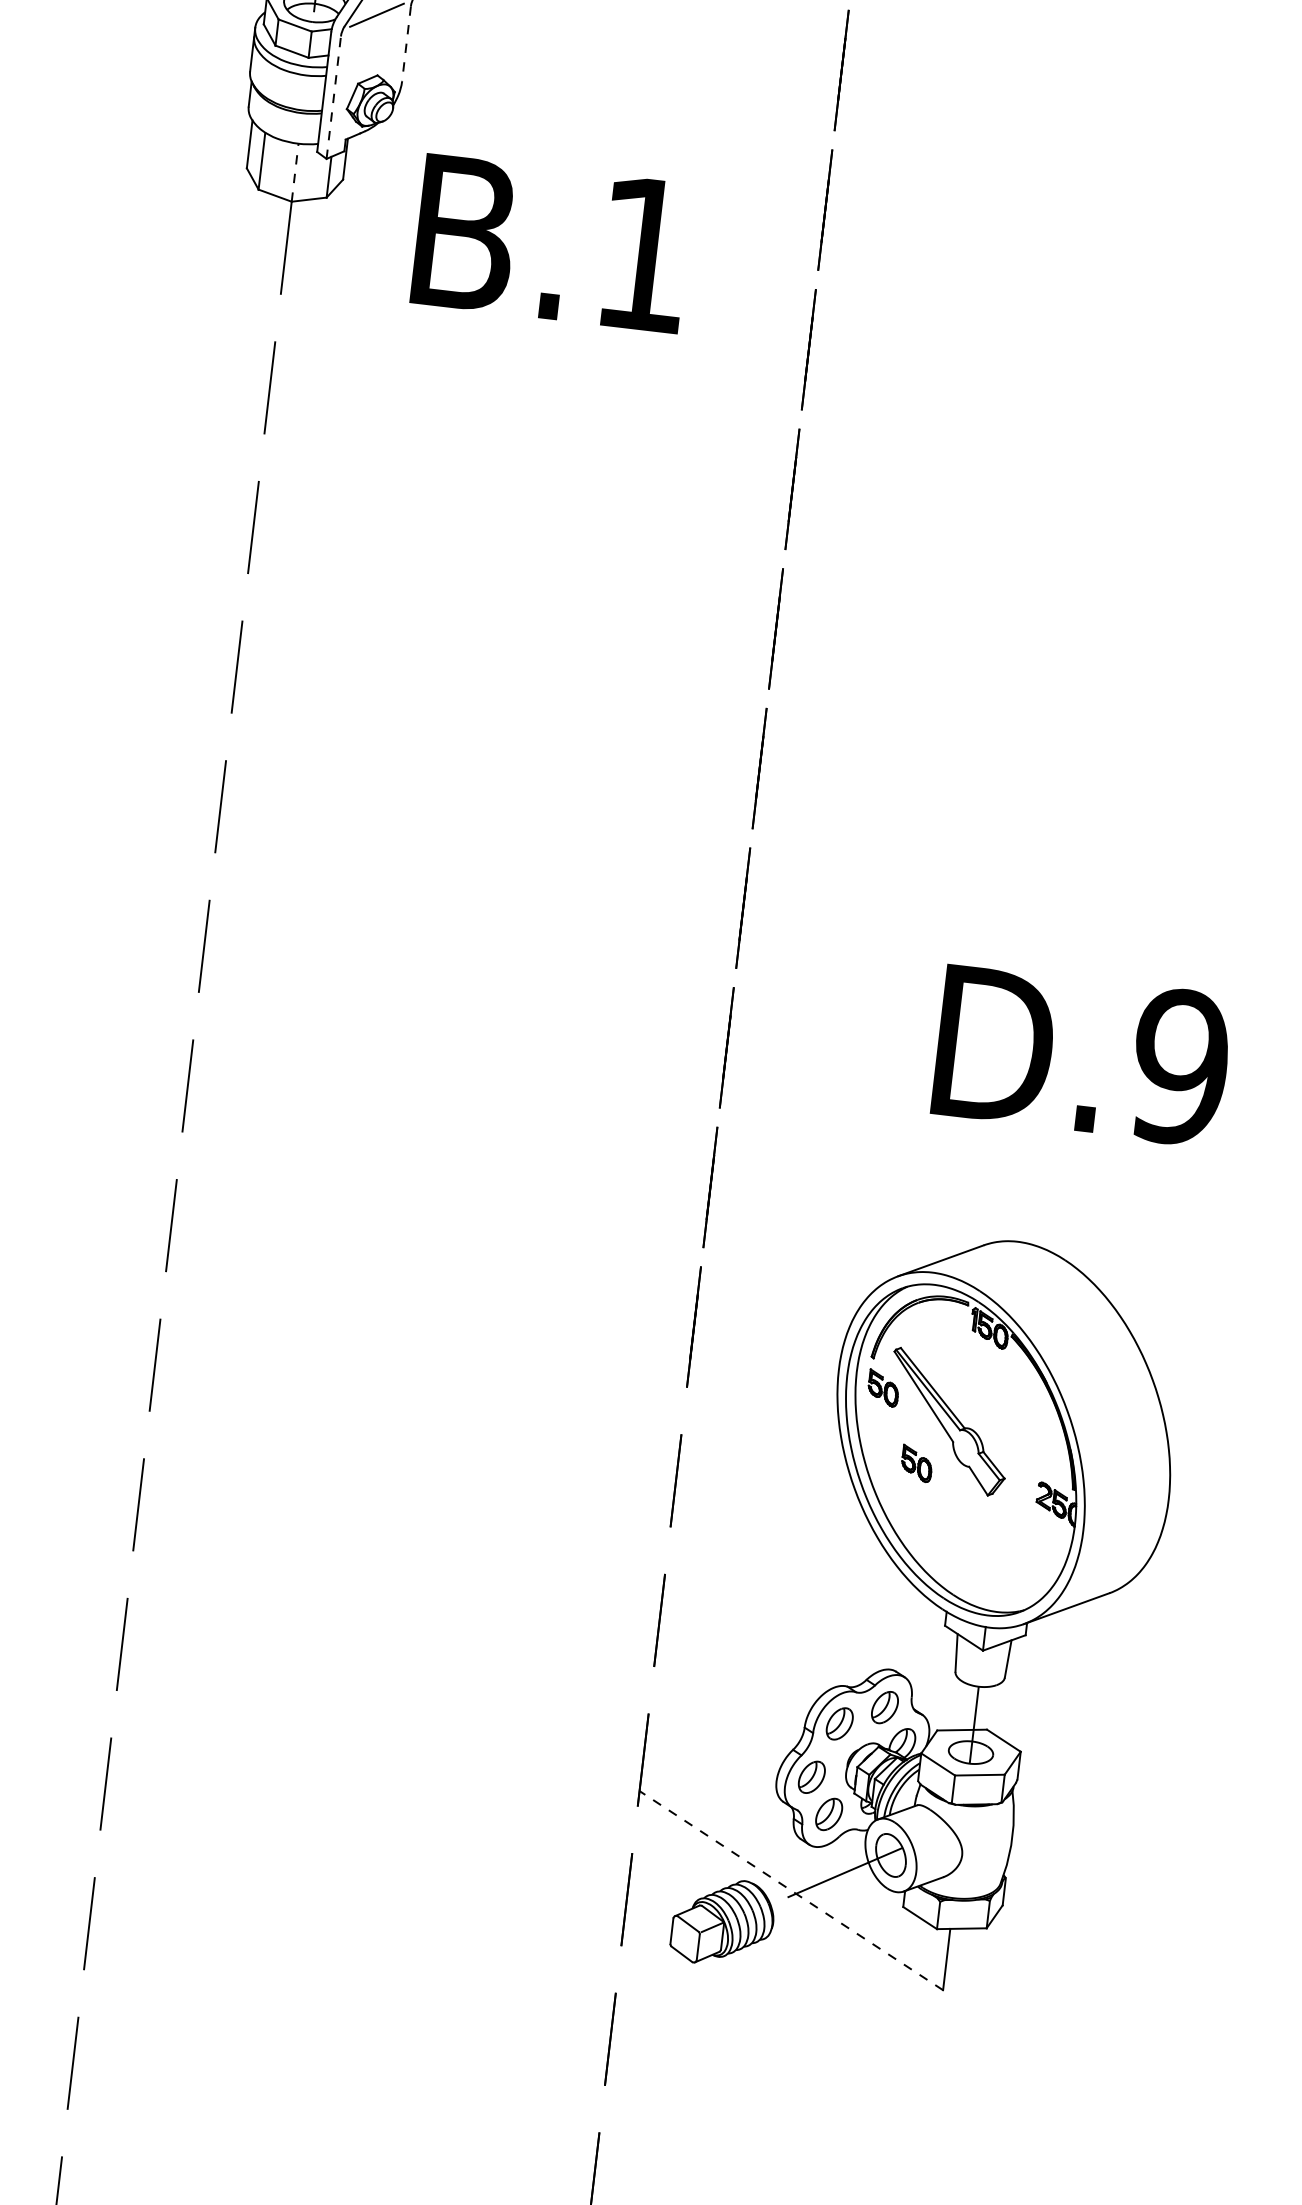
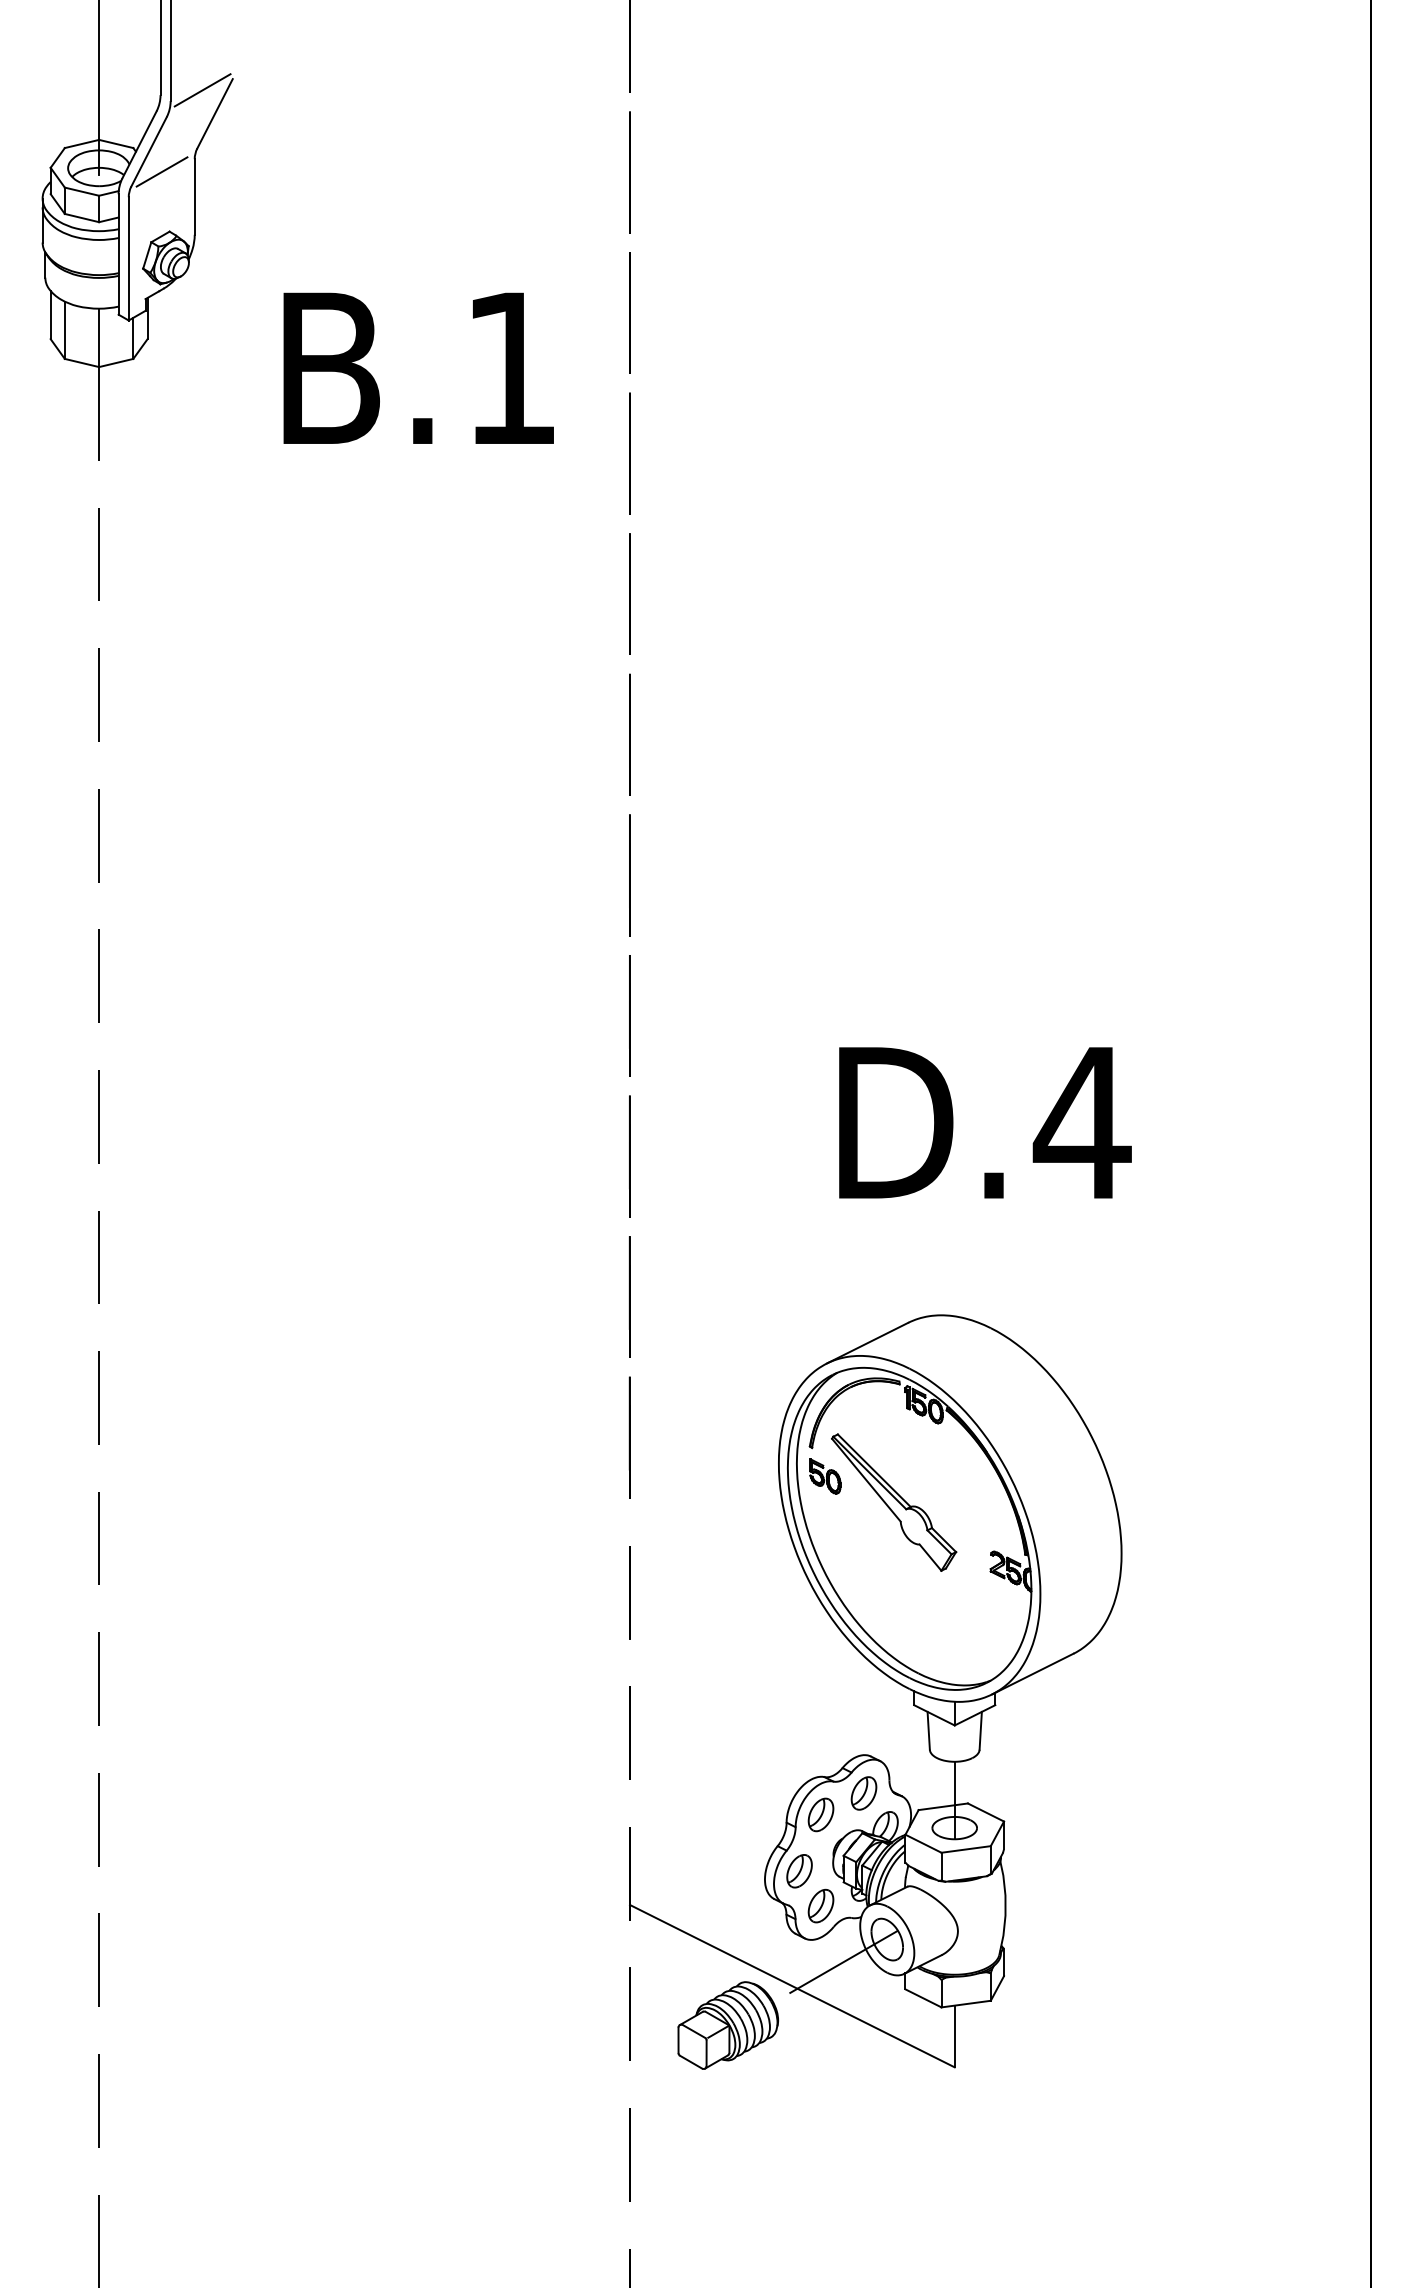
line: (406, 44) -> (194, 197), dashed -> solid
line: (333, 97) -> (128, 258), dashed -> solid
line: (295, 172) -> (99, 337), dashed -> solid
text: (552, 242) -> (418, 367), moved
text: (1179, 1066) -> (1081, 1122), D.9 -> D.4
part: (917, 1463) -> (867, 1547), removed
line: (791, 1890) -> (792, 1986), dashed -> solid

